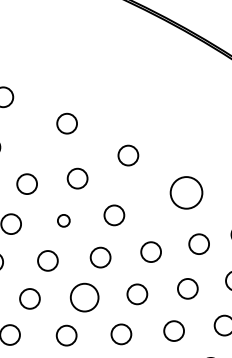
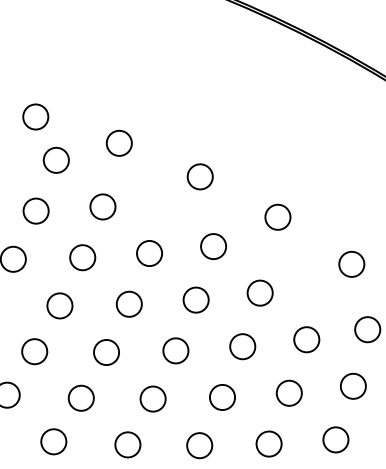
circle: (186, 192) -> (351, 263), size x0.62
circle: (63, 220) -> (195, 299), size x1.67
circle: (84, 297) -> (222, 397), size x0.71

